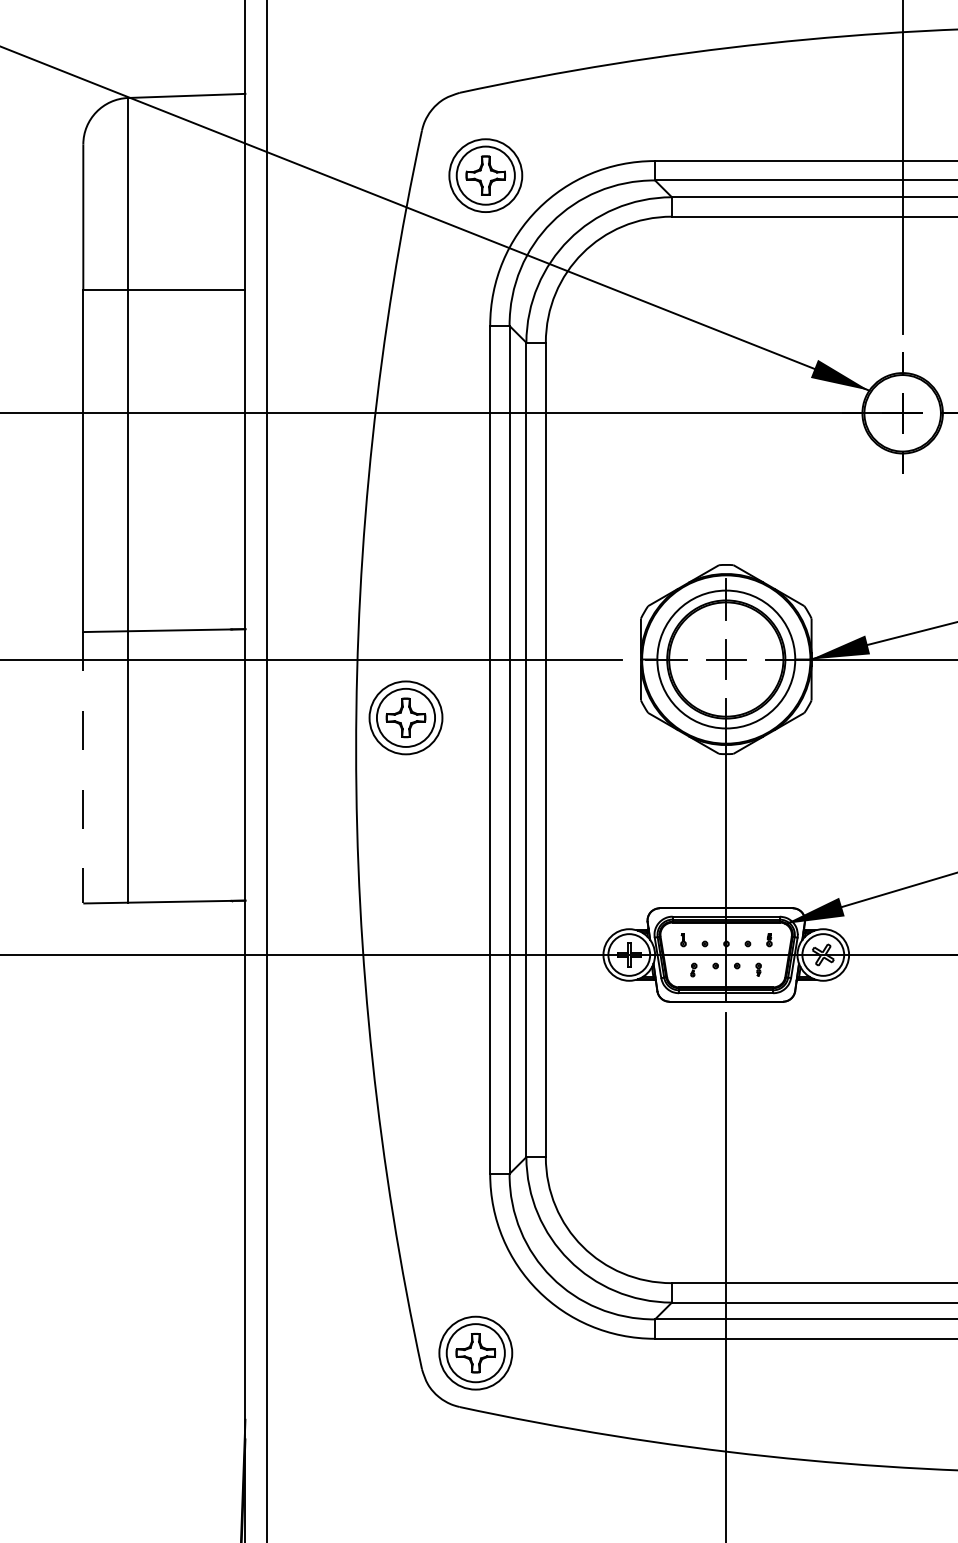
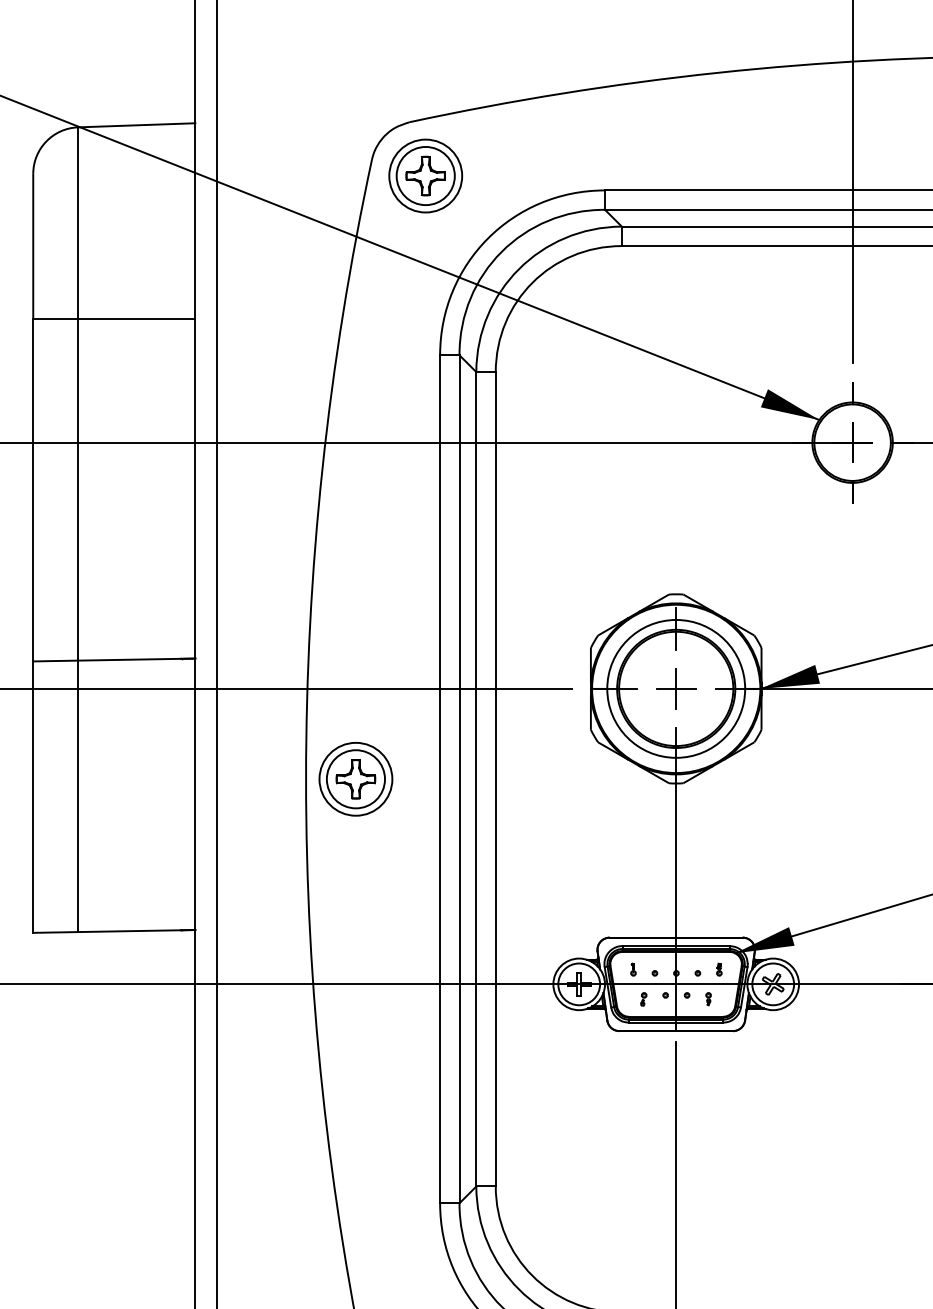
part: (485, 175) -> (425, 175), moved
part: (405, 717) -> (355, 778), moved
line: (83, 767) -> (33, 796), dashed -> solid

